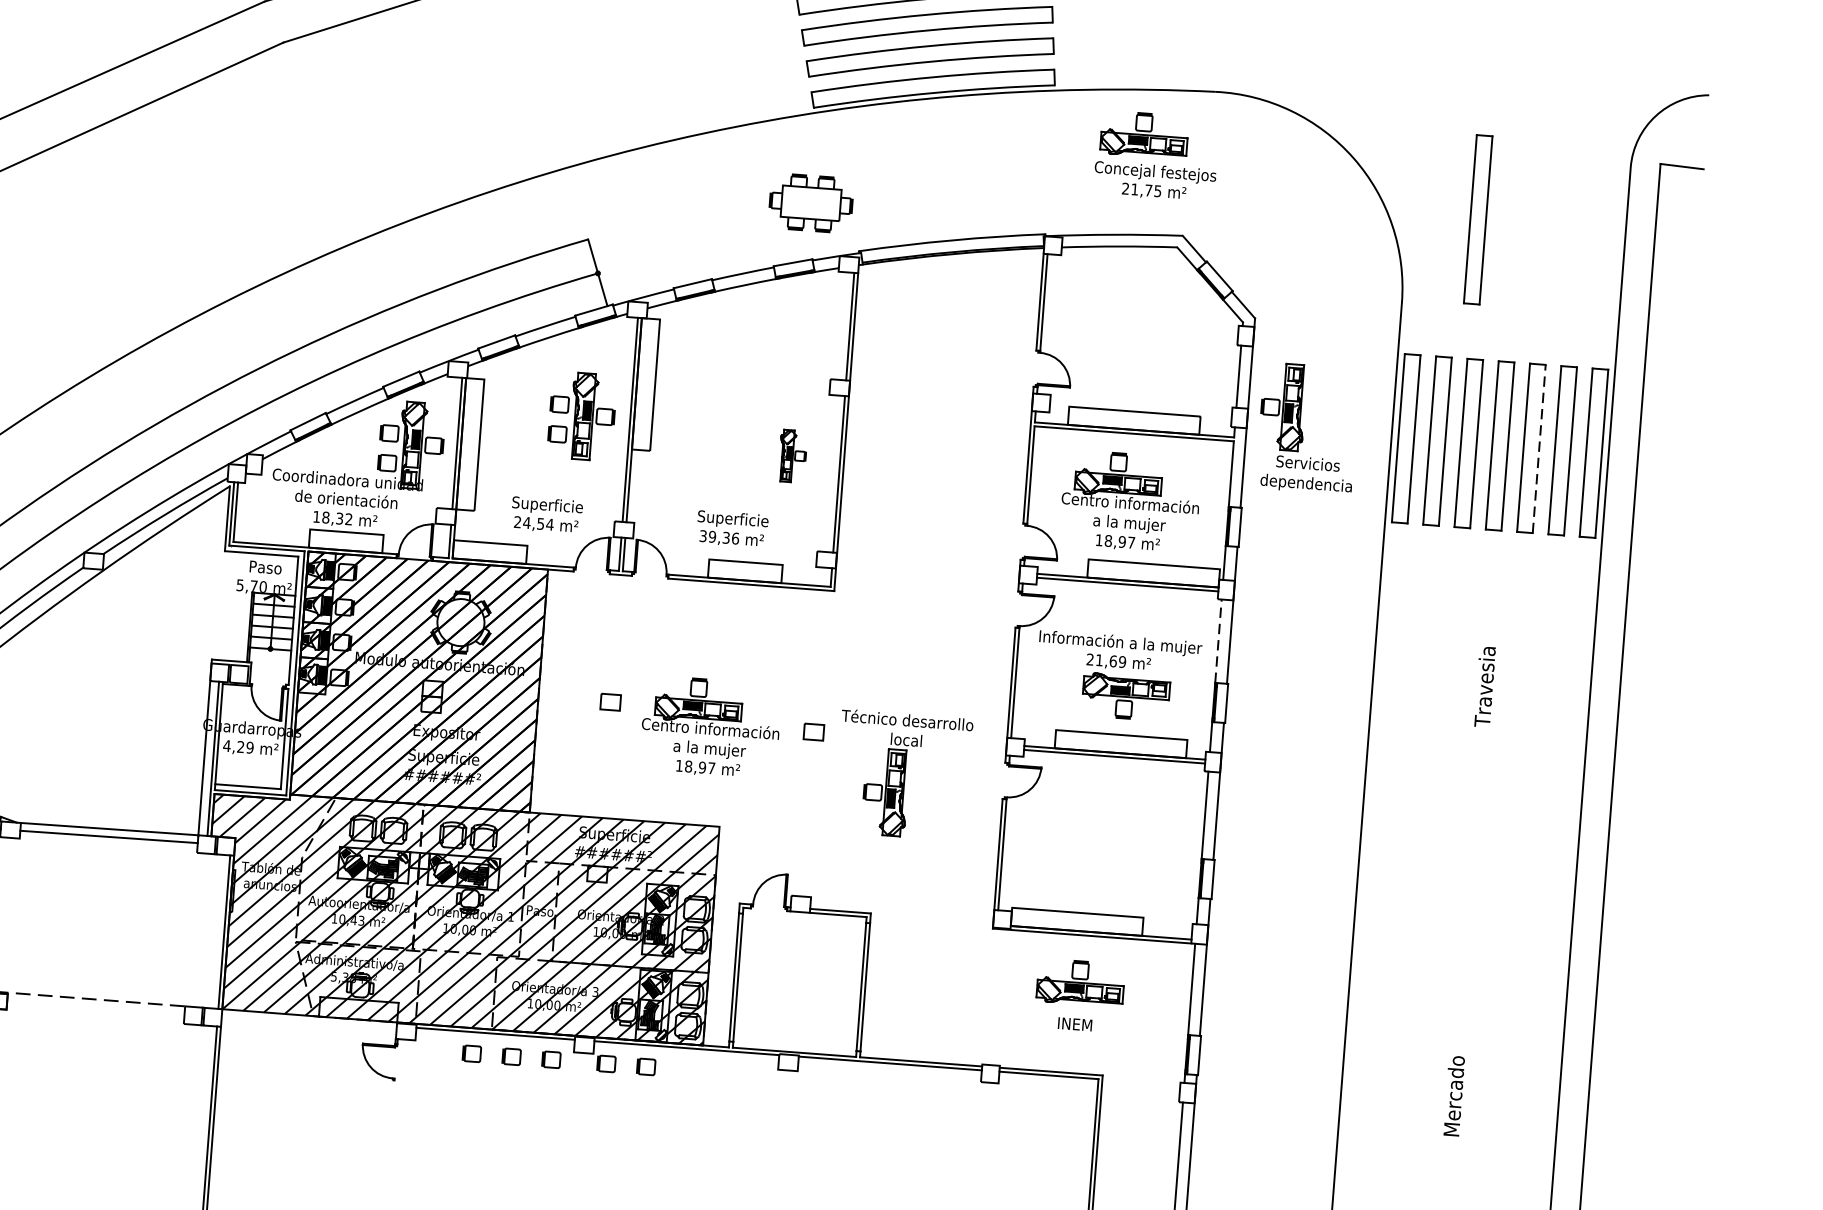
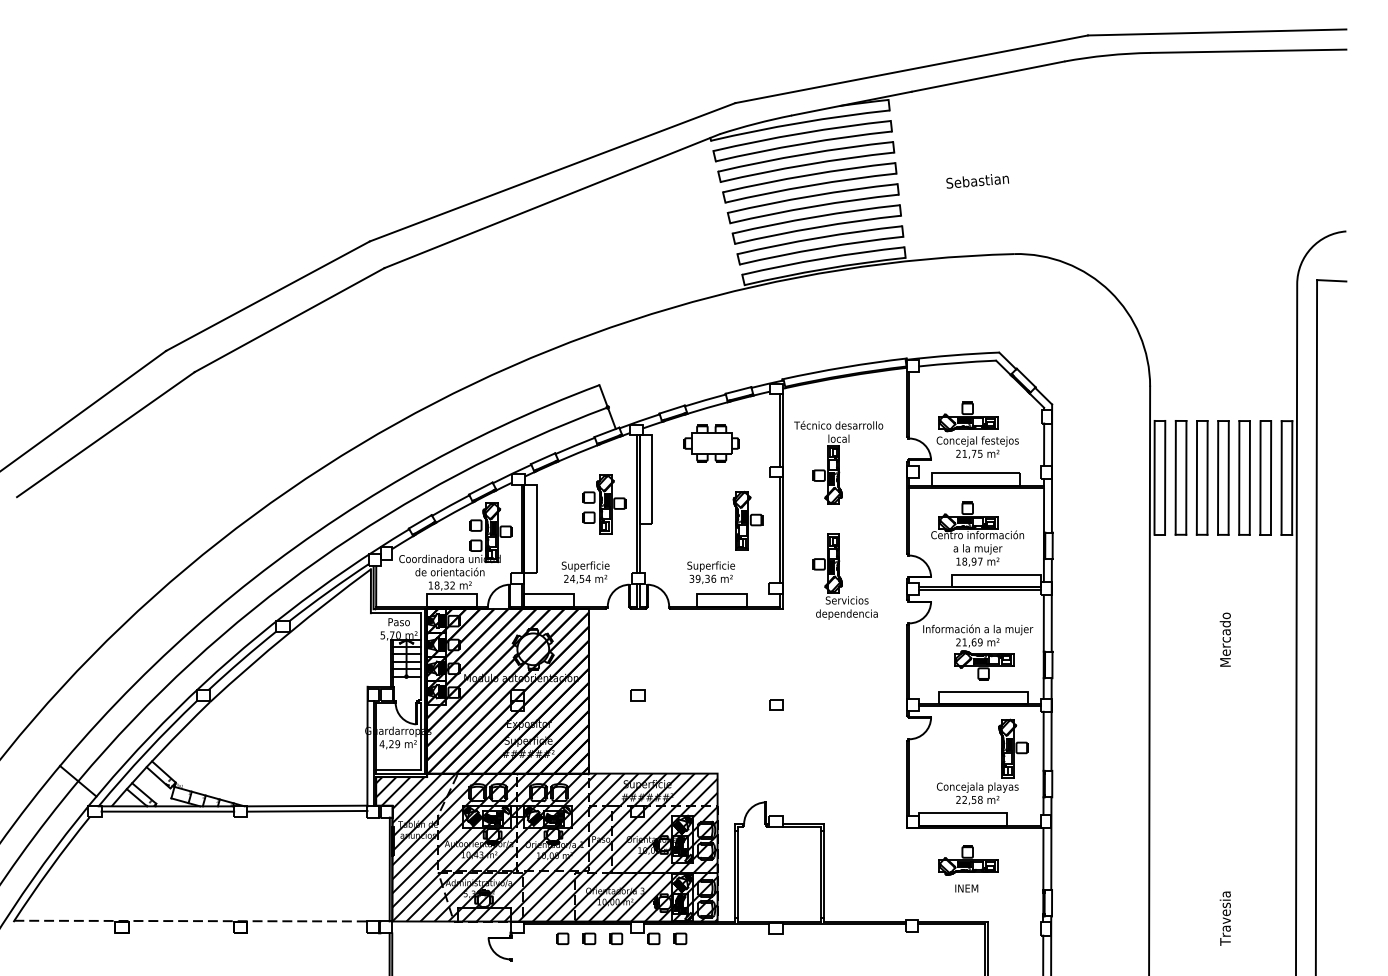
part: (1156, 154) -> (977, 429), moved
part: (810, 203) -> (711, 443), moved
part: (1477, 219) -> (1196, 326), removed
part: (1306, 427) -> (844, 576), moved
line: (1538, 448) -> (1249, 477), dashed -> solid
part: (791, 456) -> (747, 520), size x1.67
line: (1217, 641) -> (1043, 623), dashed -> solid
text: (1483, 684) -> (1224, 639), Travesia -> Mercado
part: (710, 726) -> (706, 706), removed
part: (903, 775) -> (838, 462), moved
part: (1140, 840) -> (1001, 761), added
text: (1452, 1095) -> (1224, 917), Mercado -> Travesia

